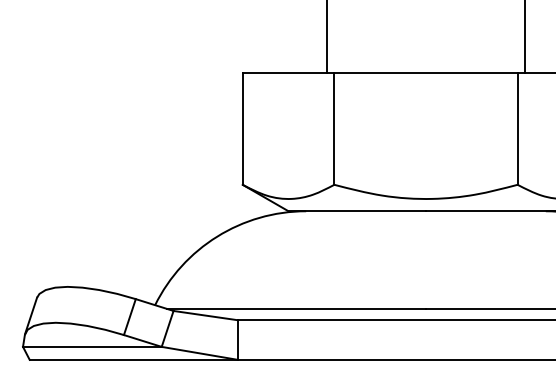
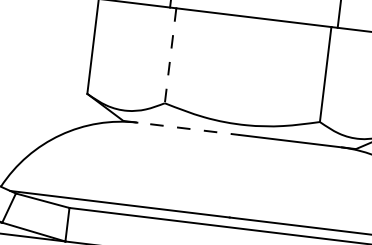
line: (334, 129) -> (170, 56), solid -> dashed
line: (357, 211) -> (181, 128), solid -> dashed

